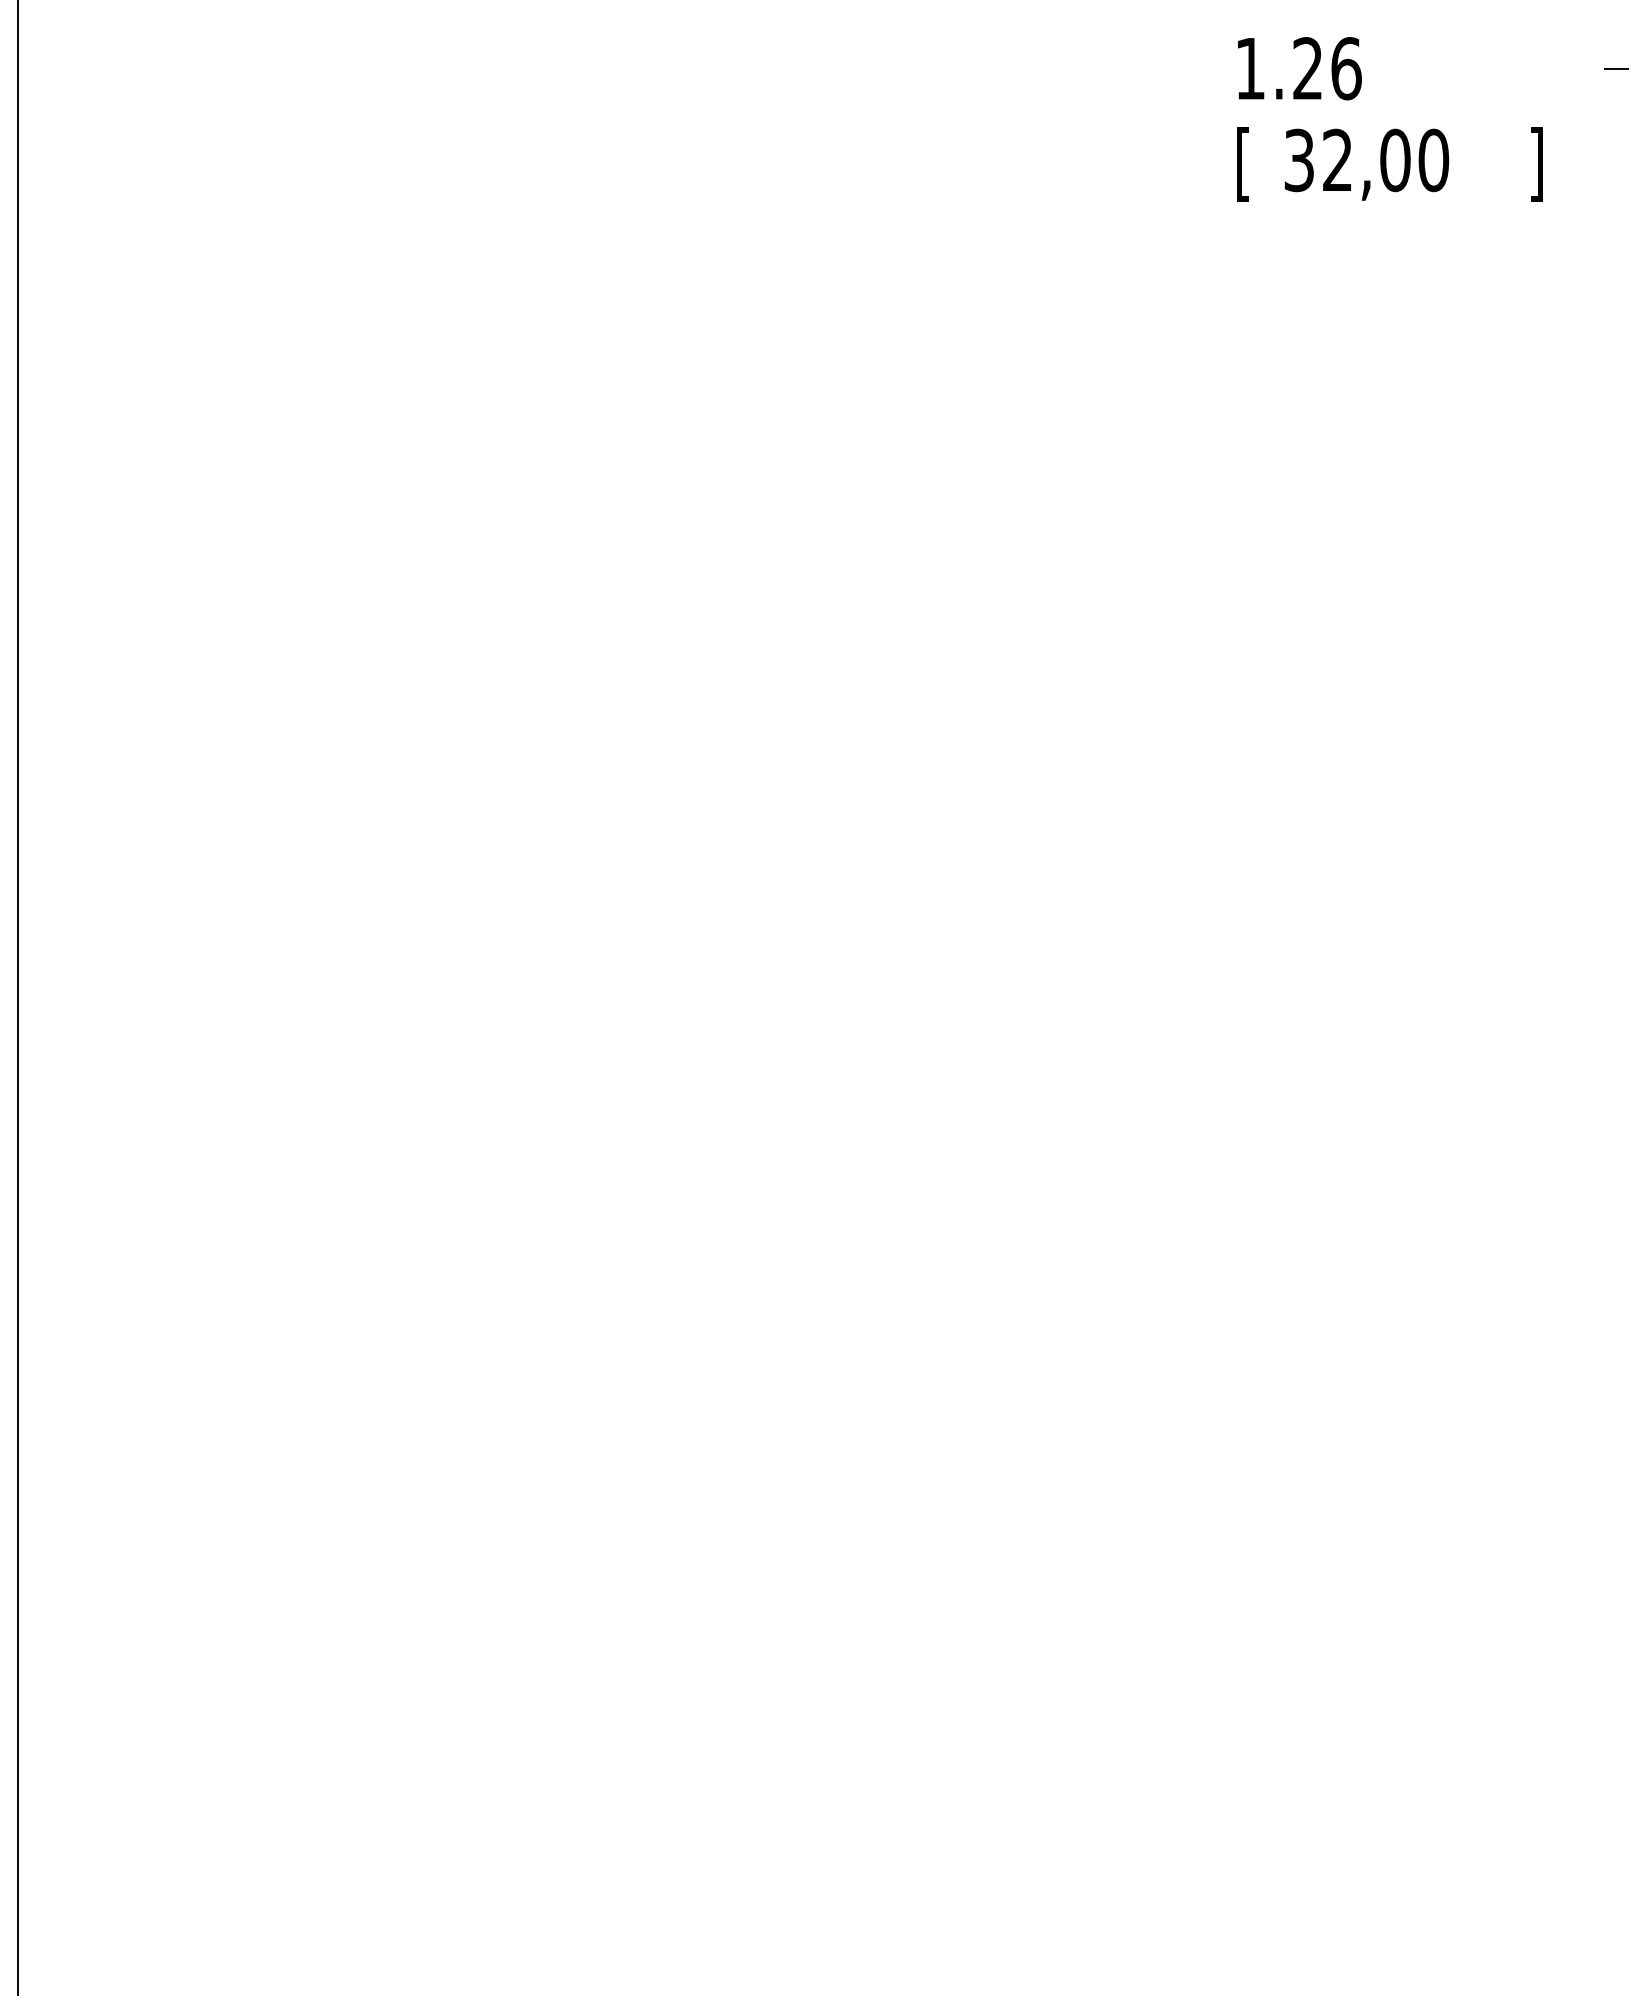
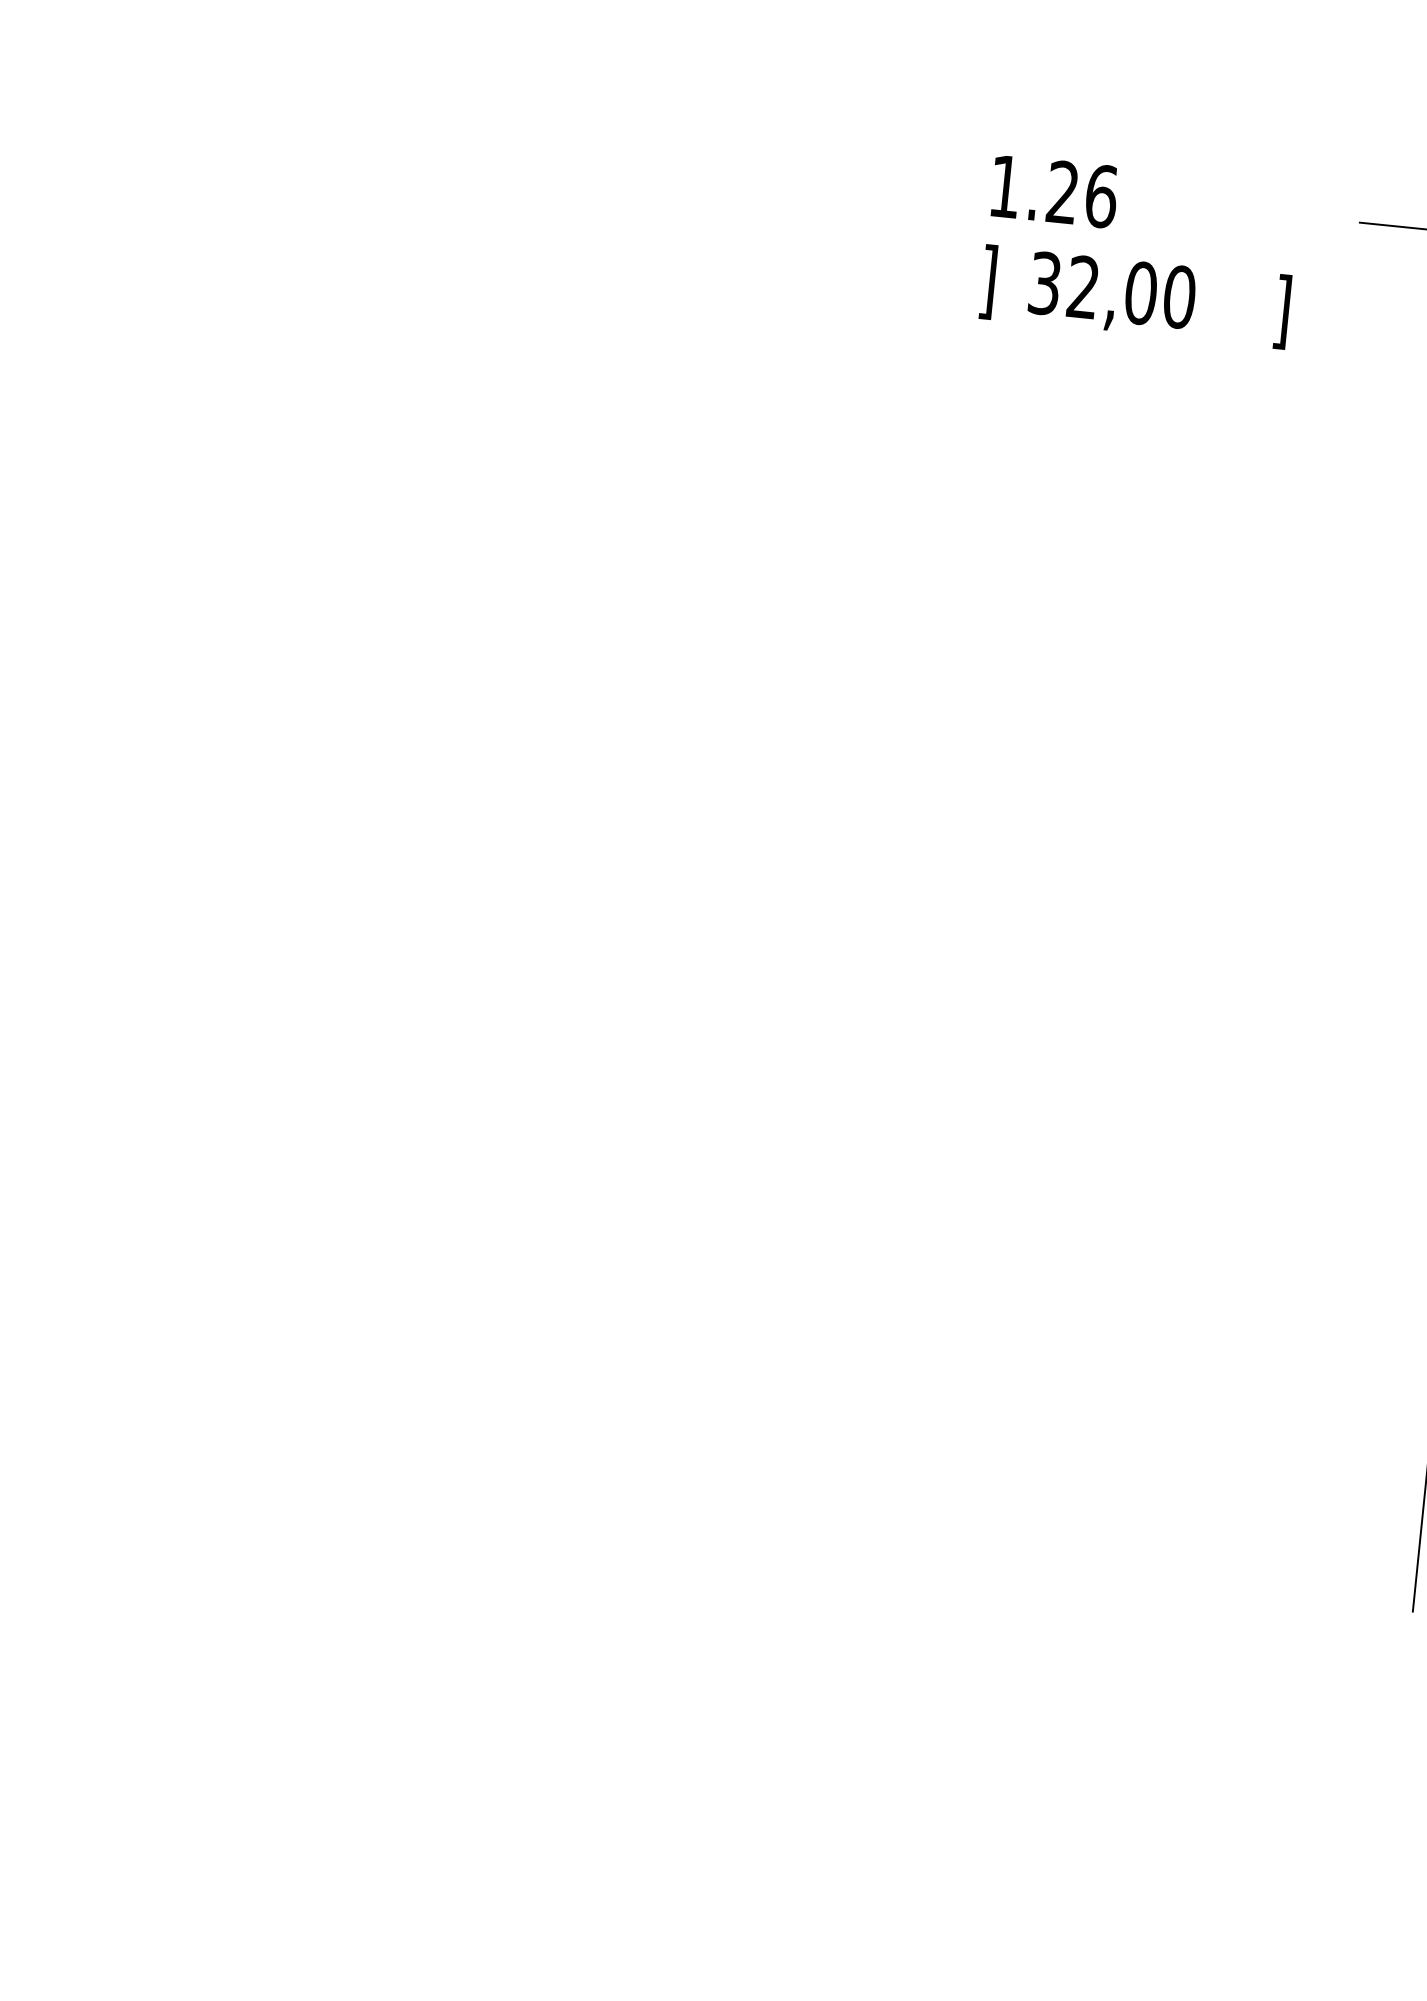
text: (1243, 164) -> (988, 281), [ -> ]

